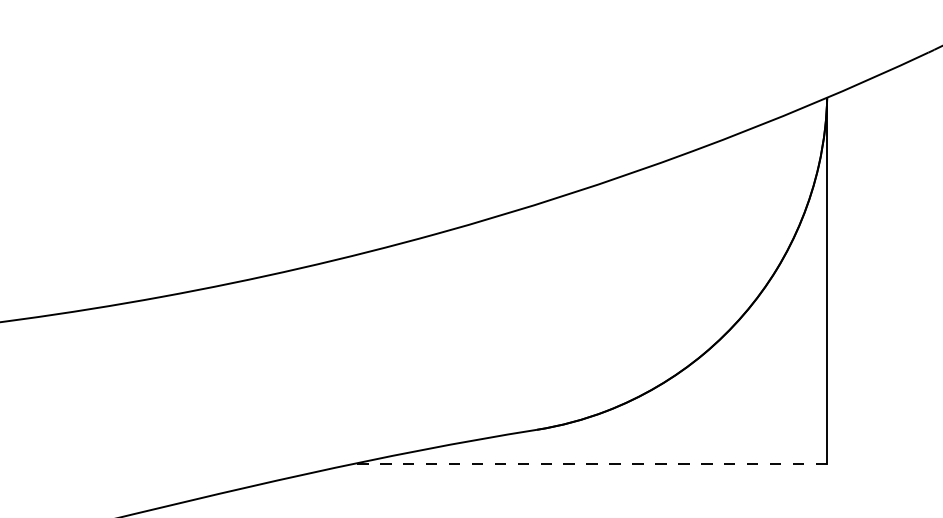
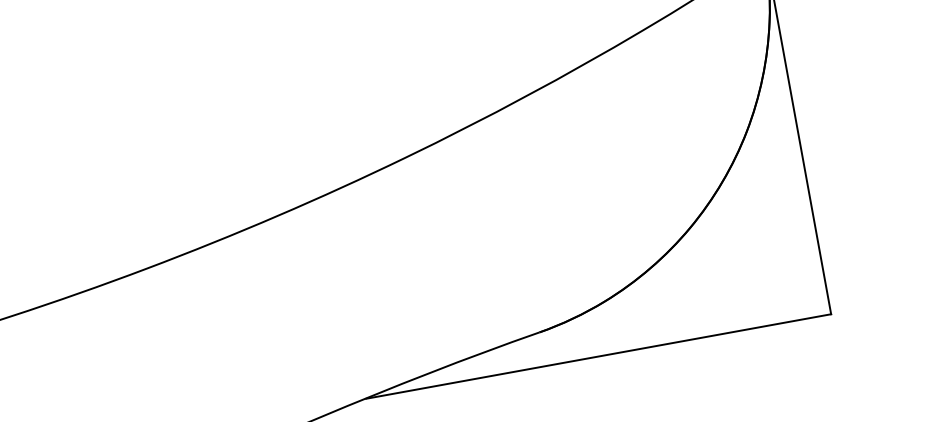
line: (590, 464) -> (598, 356), dashed -> solid

